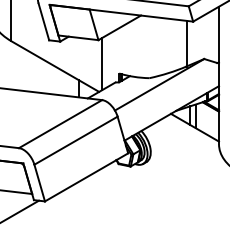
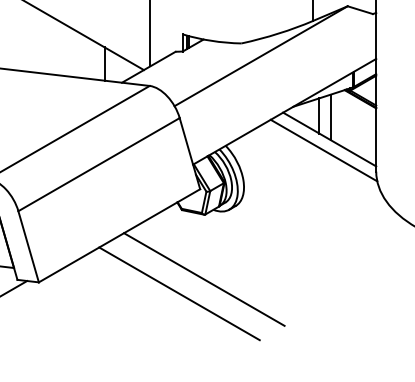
line: (191, 133) -> (322, 150), added
line: (129, 199) -> (202, 278), added
line: (117, 207) -> (179, 294), added

